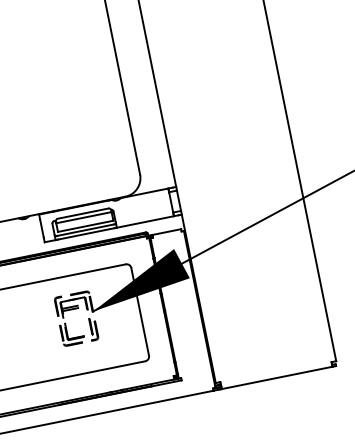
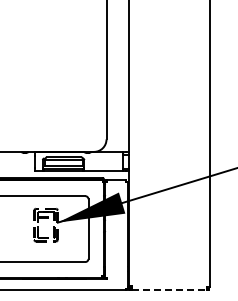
line: (277, 378) -> (169, 290), solid -> dashed

